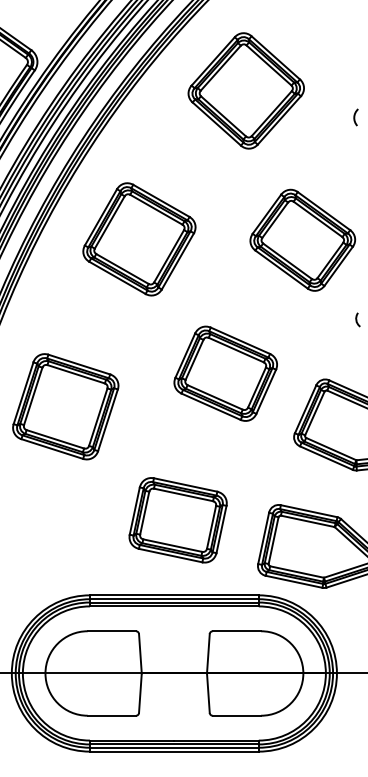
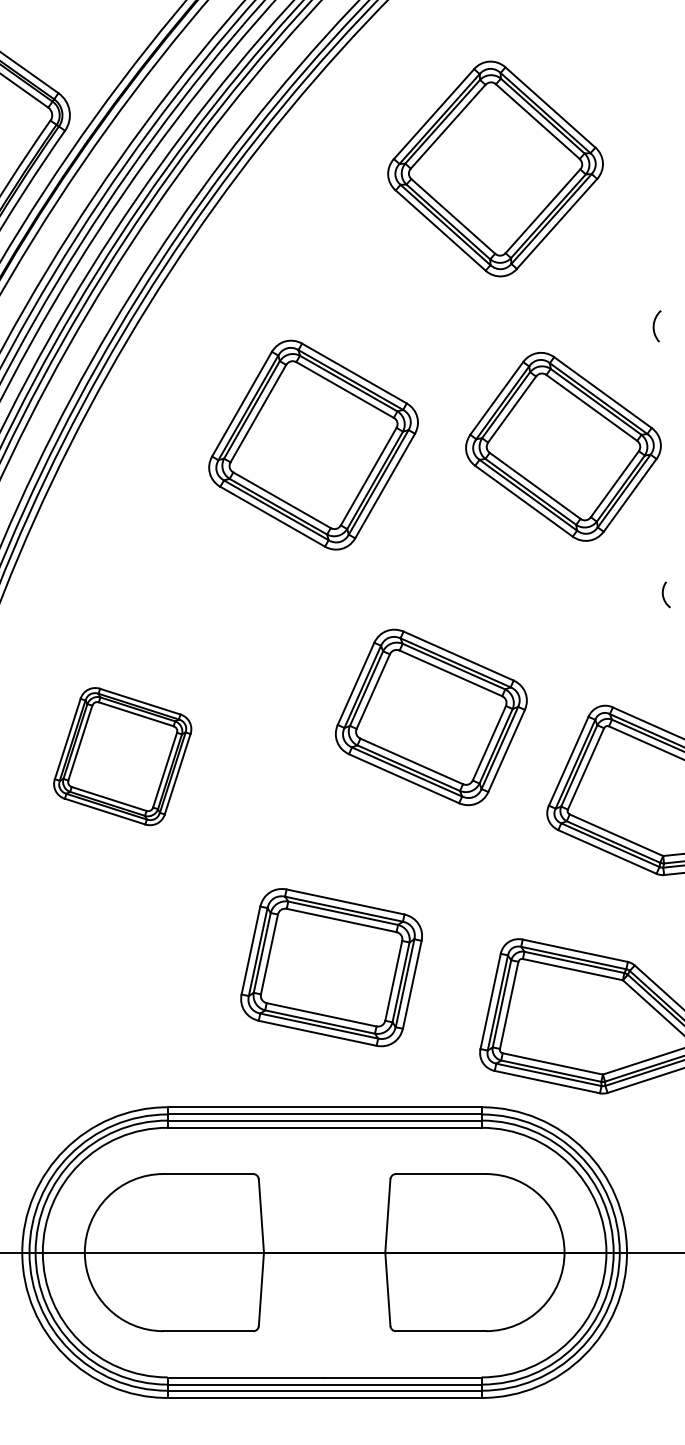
part: (245, 90) -> (494, 168), moved
curve: (355, 117) -> (655, 326), moved
part: (139, 239) -> (313, 445), moved
part: (225, 373) -> (430, 716), moved
part: (65, 406) -> (122, 755), size x0.7

